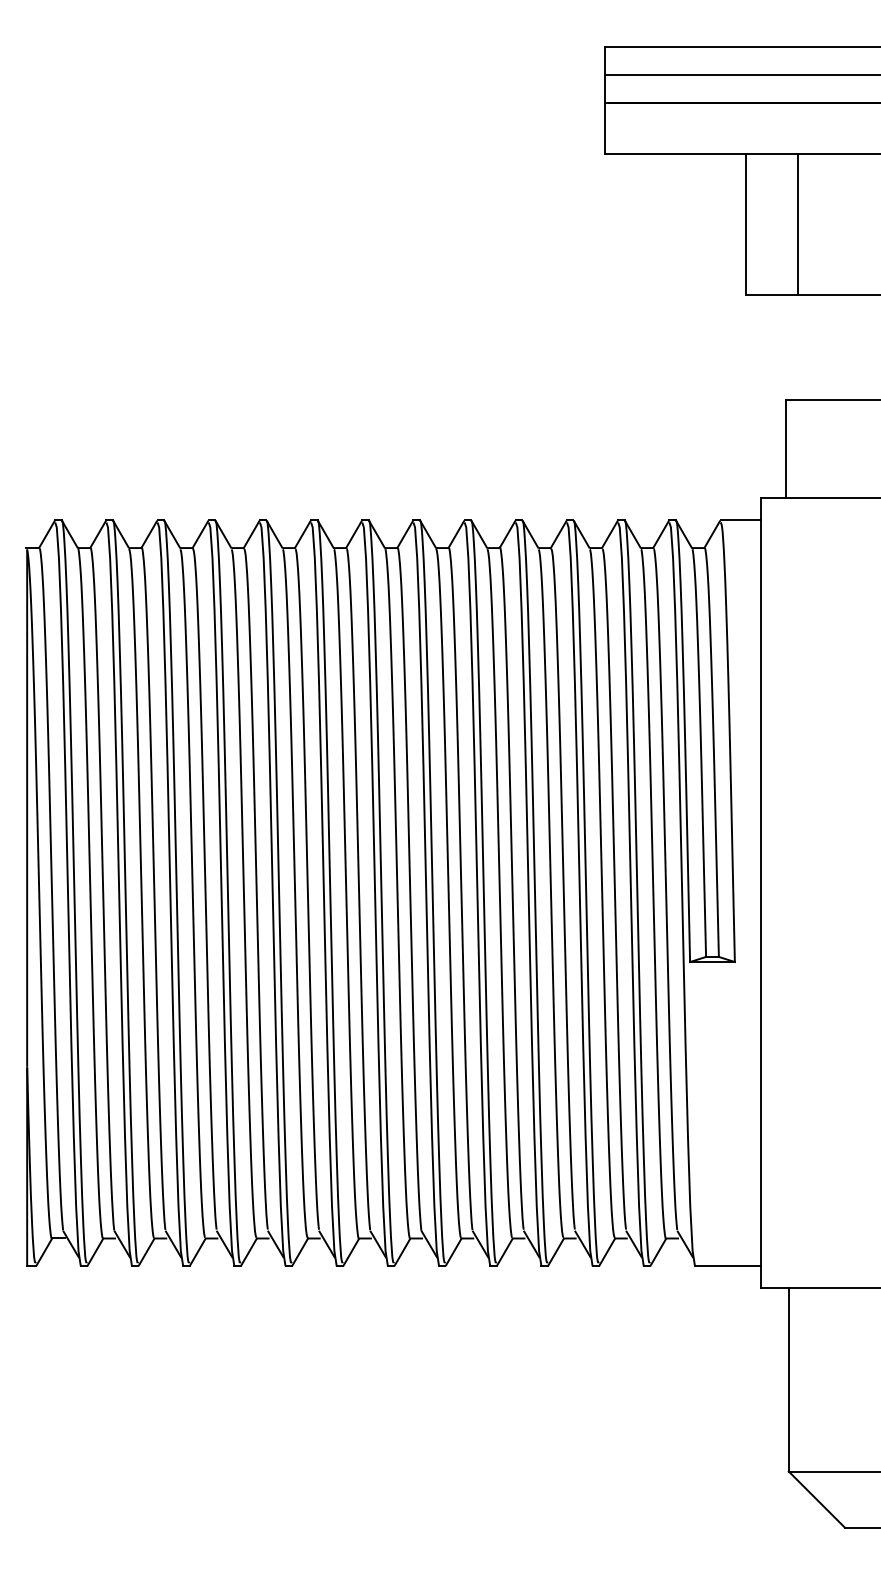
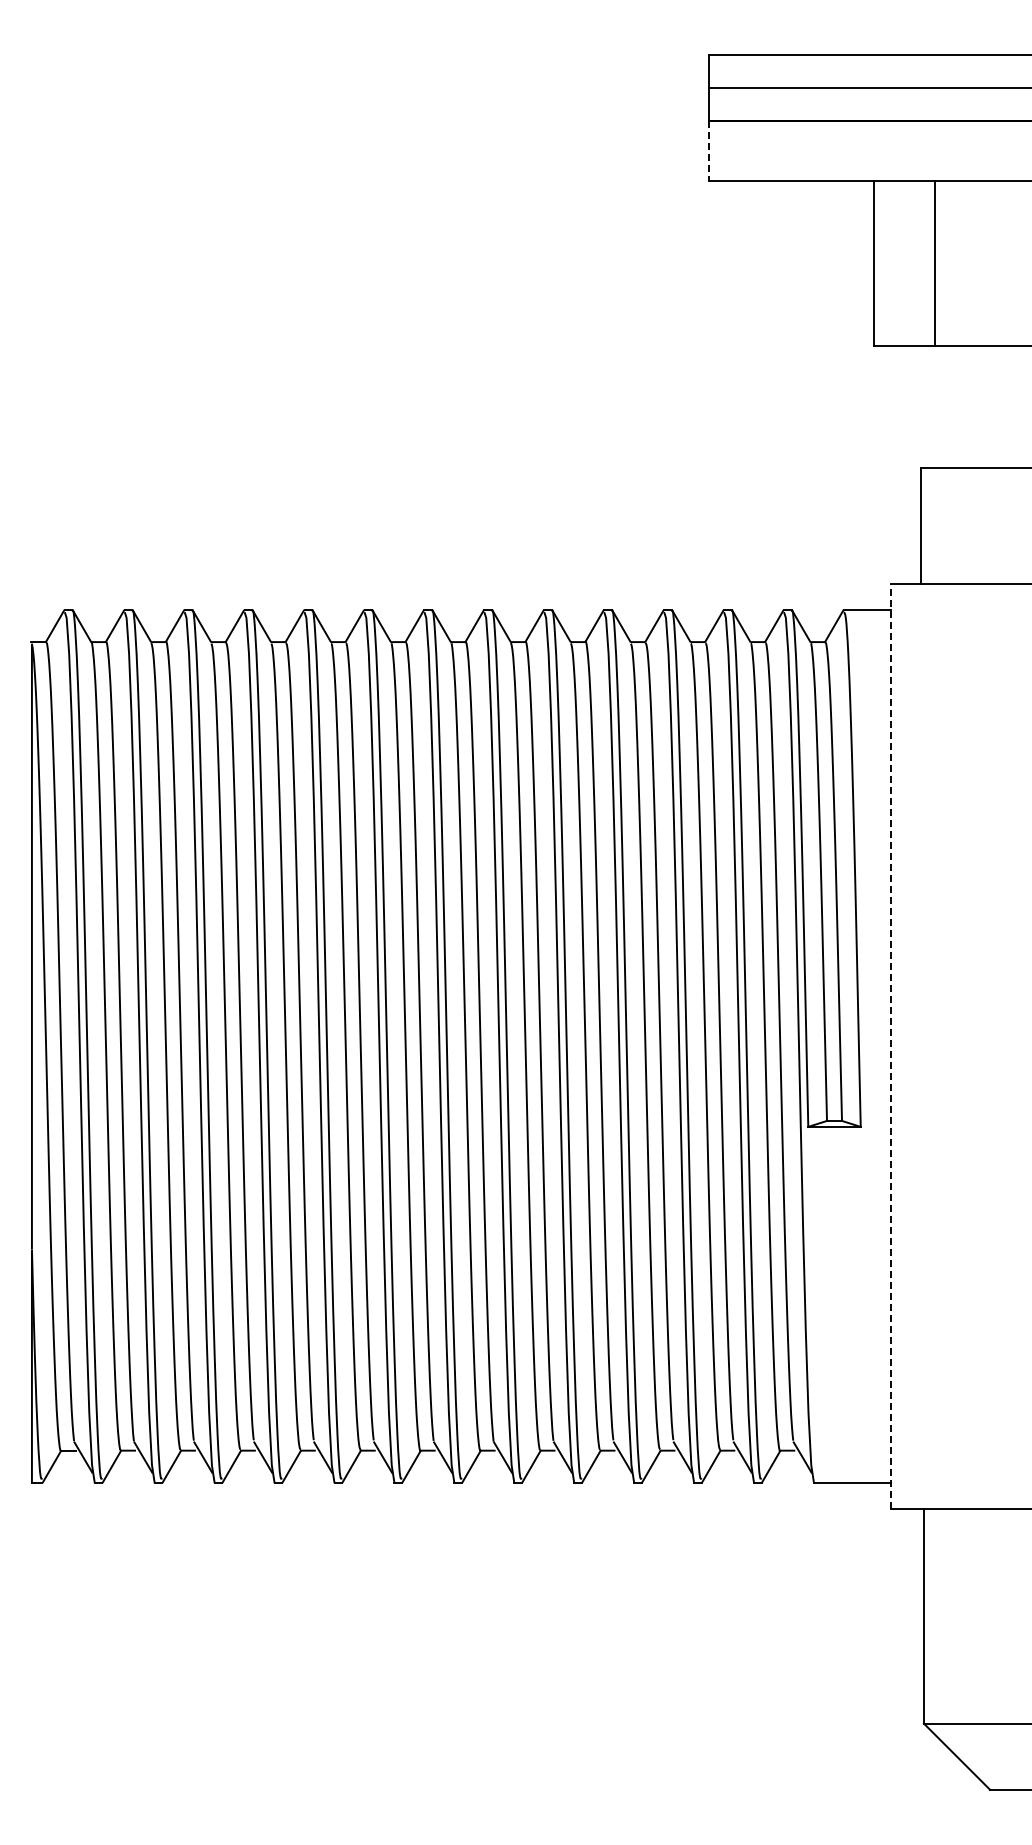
line: (605, 129) -> (709, 151), solid -> dashed
line: (760, 892) -> (890, 1045), solid -> dashed

